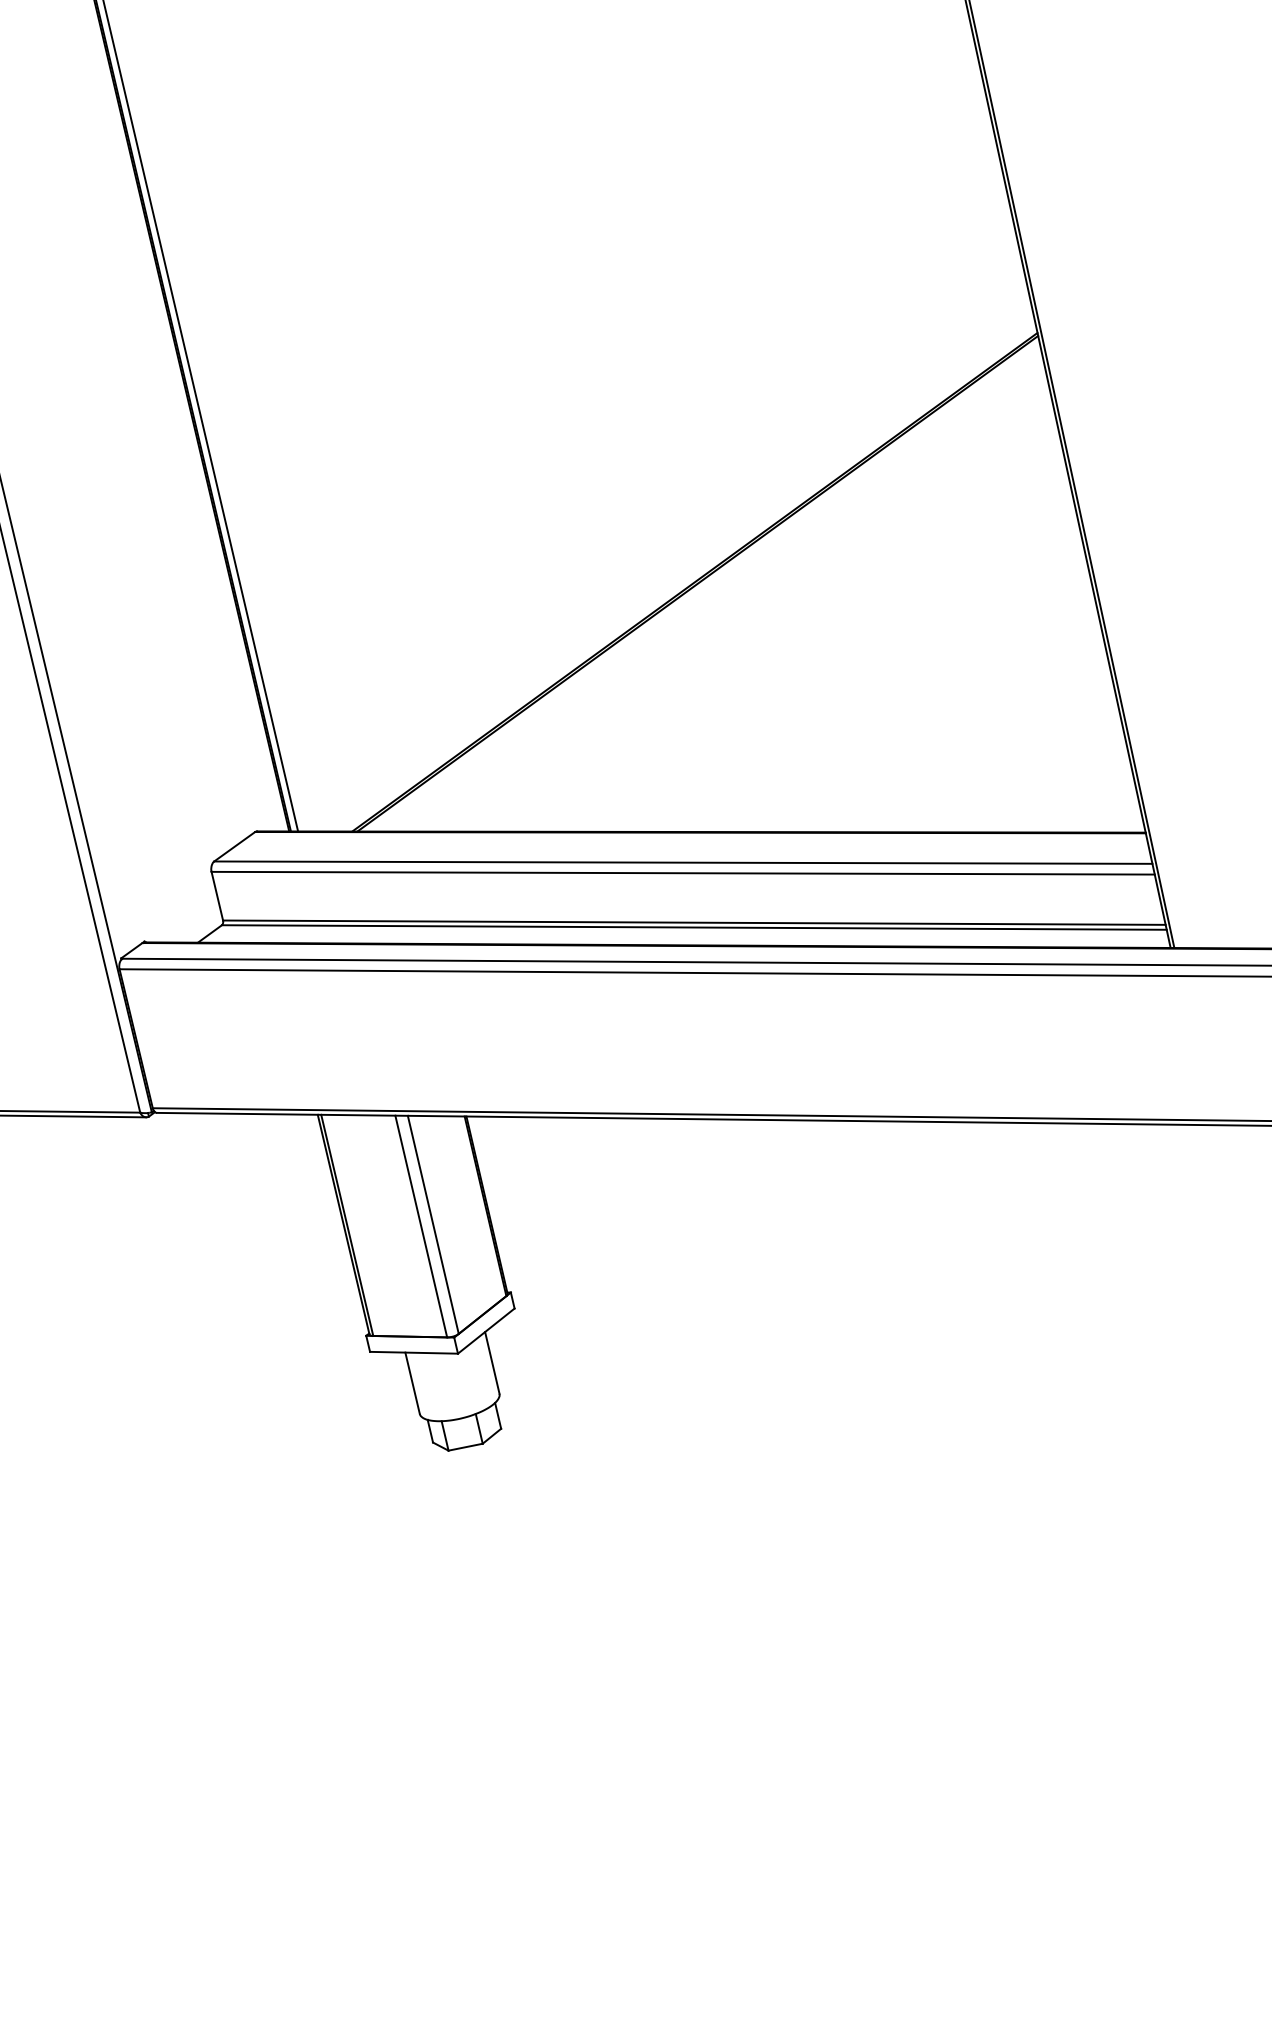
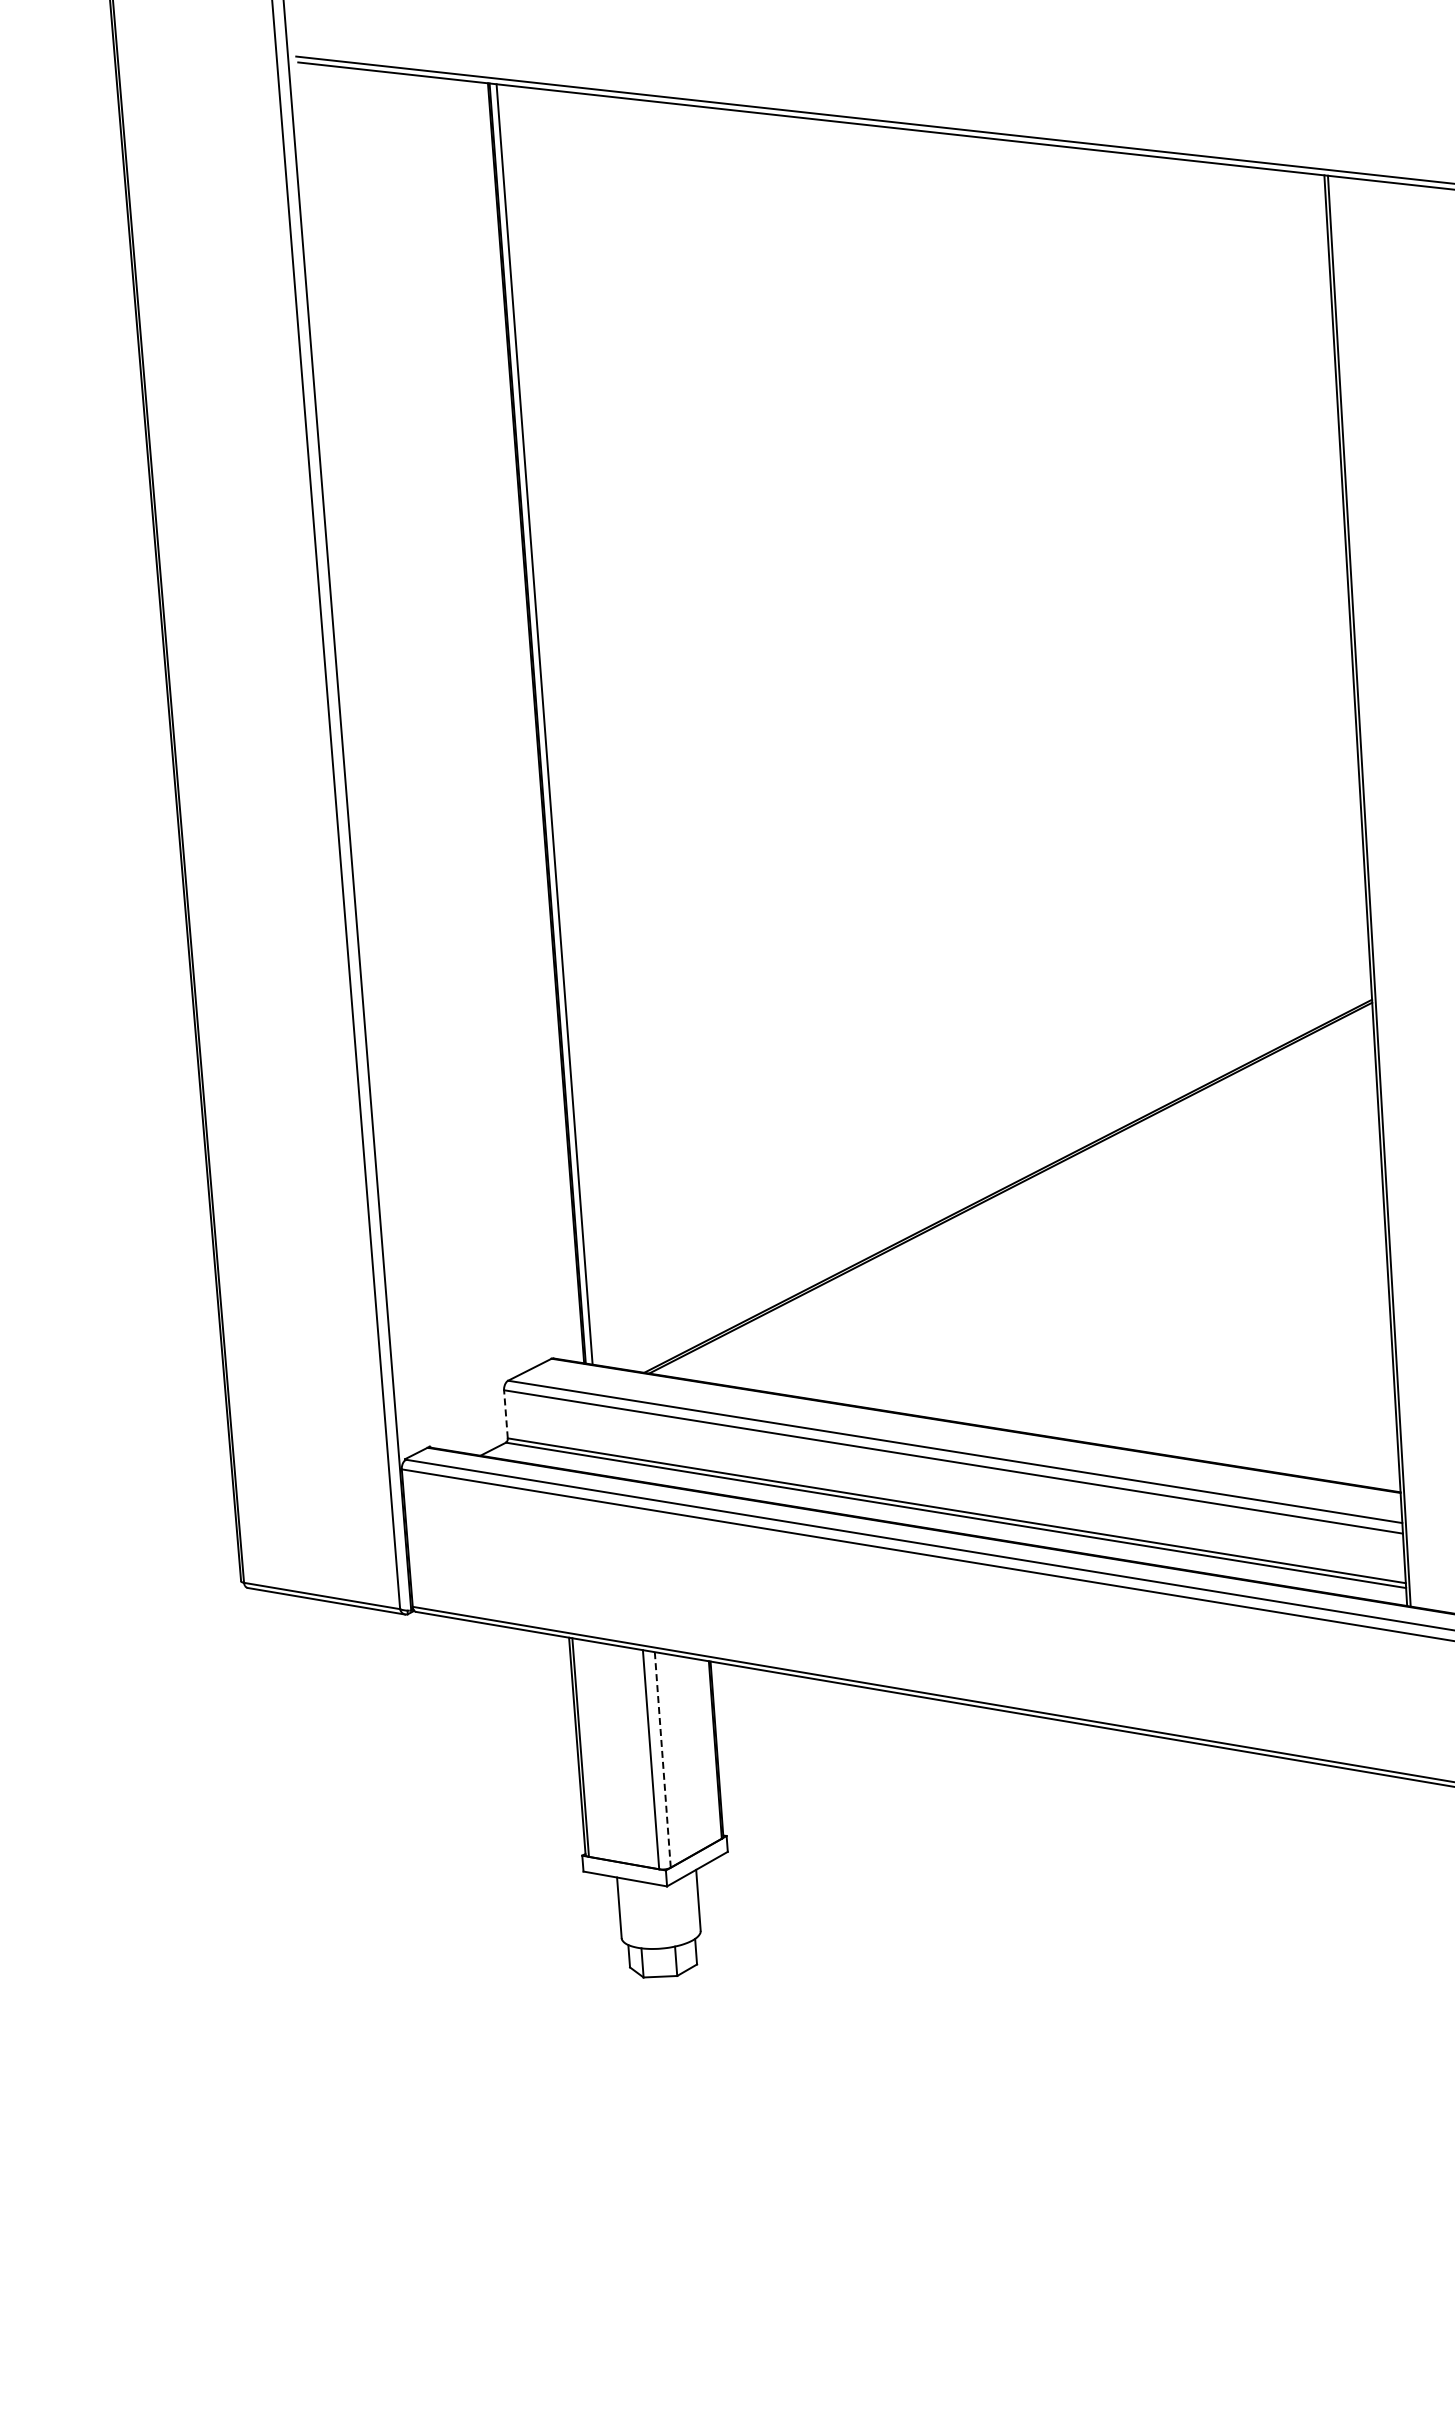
line: (216, 895) -> (505, 1413), solid -> dashed
line: (433, 1225) -> (662, 1760), solid -> dashed

